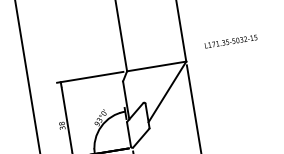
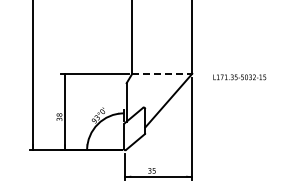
text: (230, 41) -> (239, 77), moved
line: (156, 66) -> (162, 73), solid -> dashed

